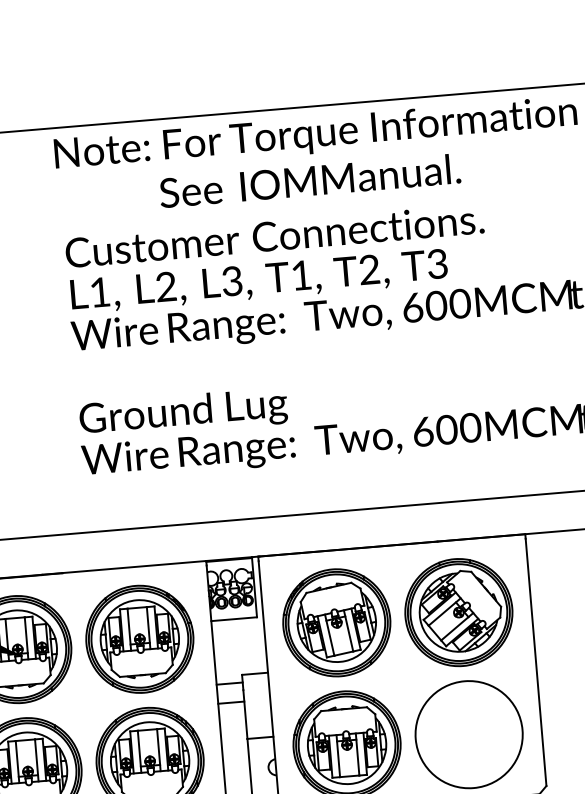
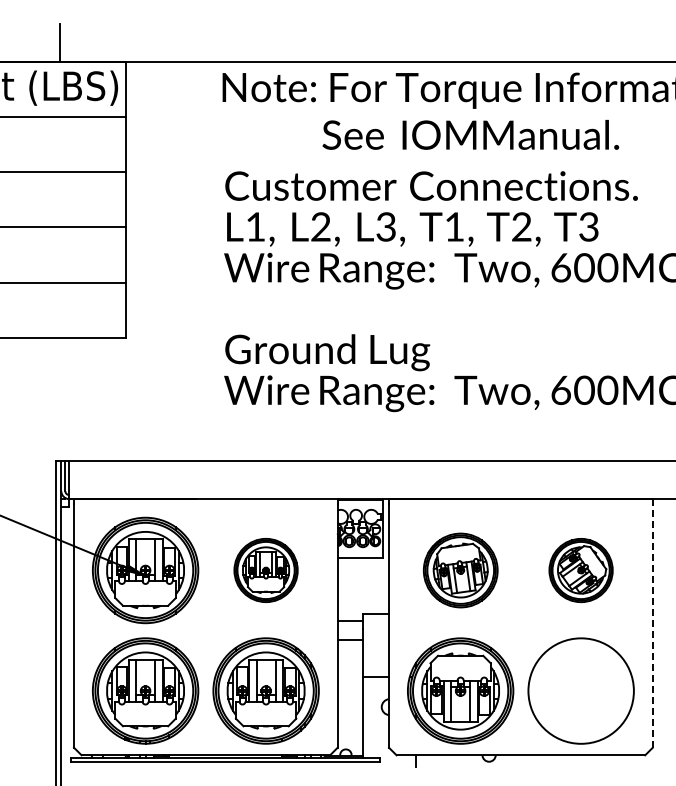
part: (458, 612) -> (580, 570), size x0.6
part: (336, 622) -> (460, 570), size x0.7
part: (139, 639) -> (265, 570), size x0.6
line: (535, 662) -> (652, 625), solid -> dashed

